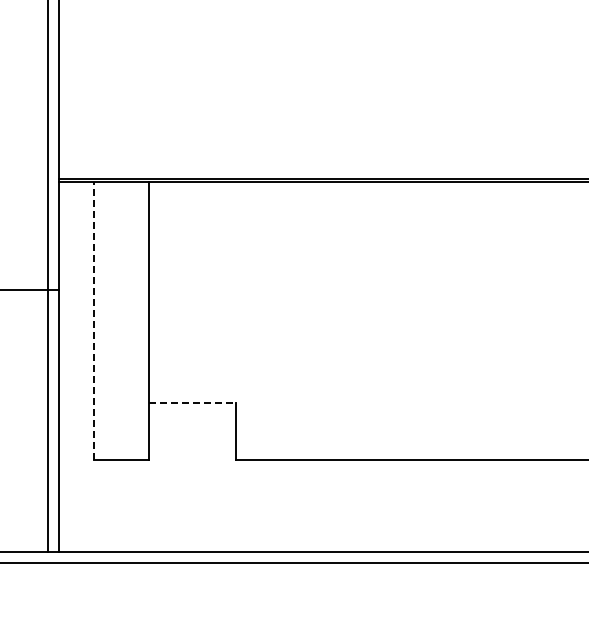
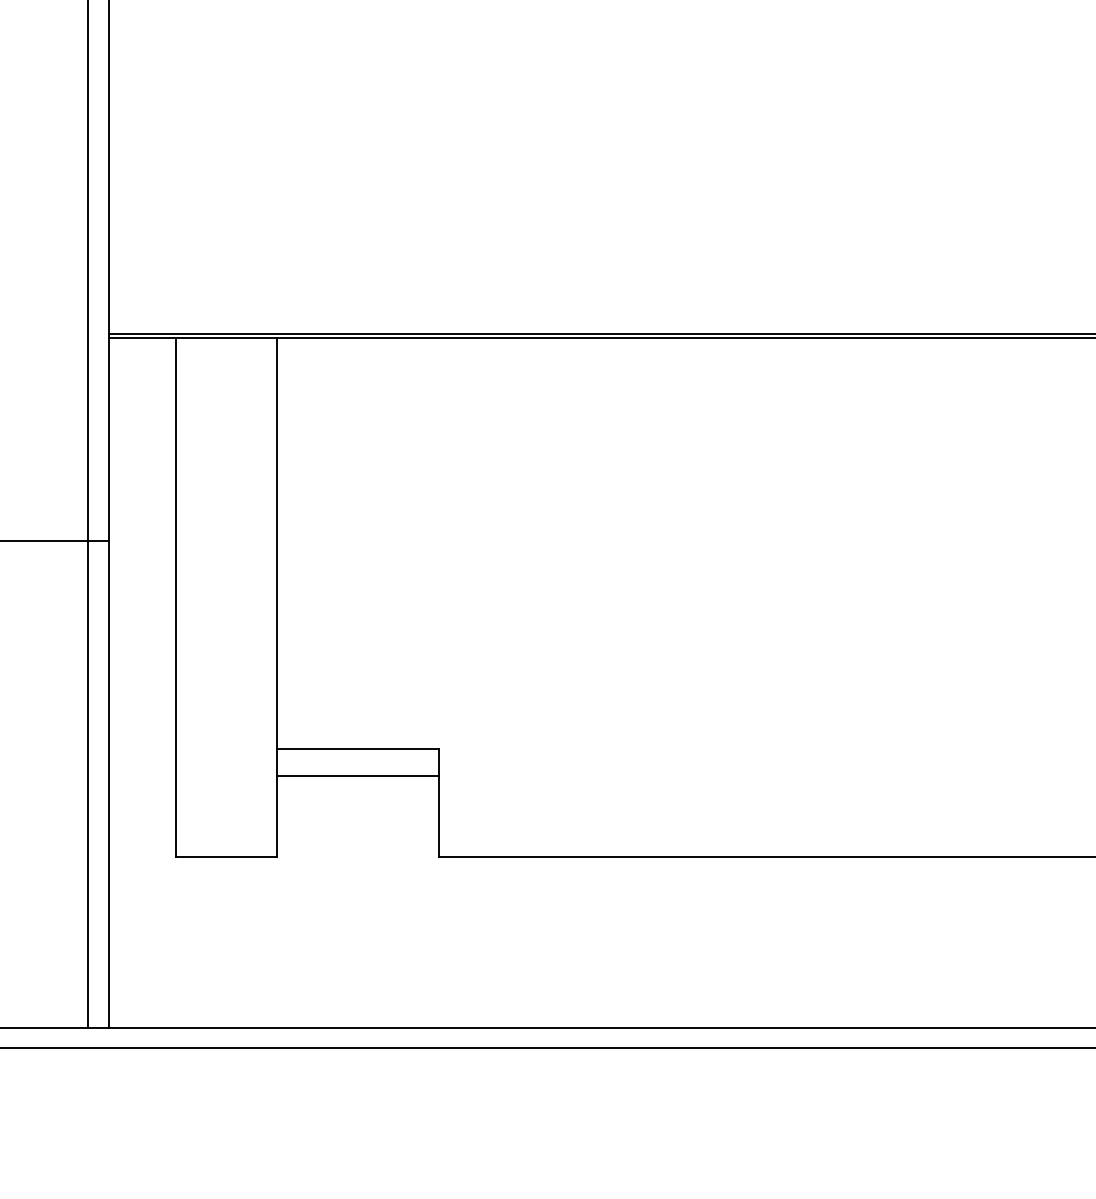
line: (94, 320) -> (175, 596), dashed -> solid
line: (192, 402) -> (358, 749), dashed -> solid
line: (192, 416) -> (358, 775), added

